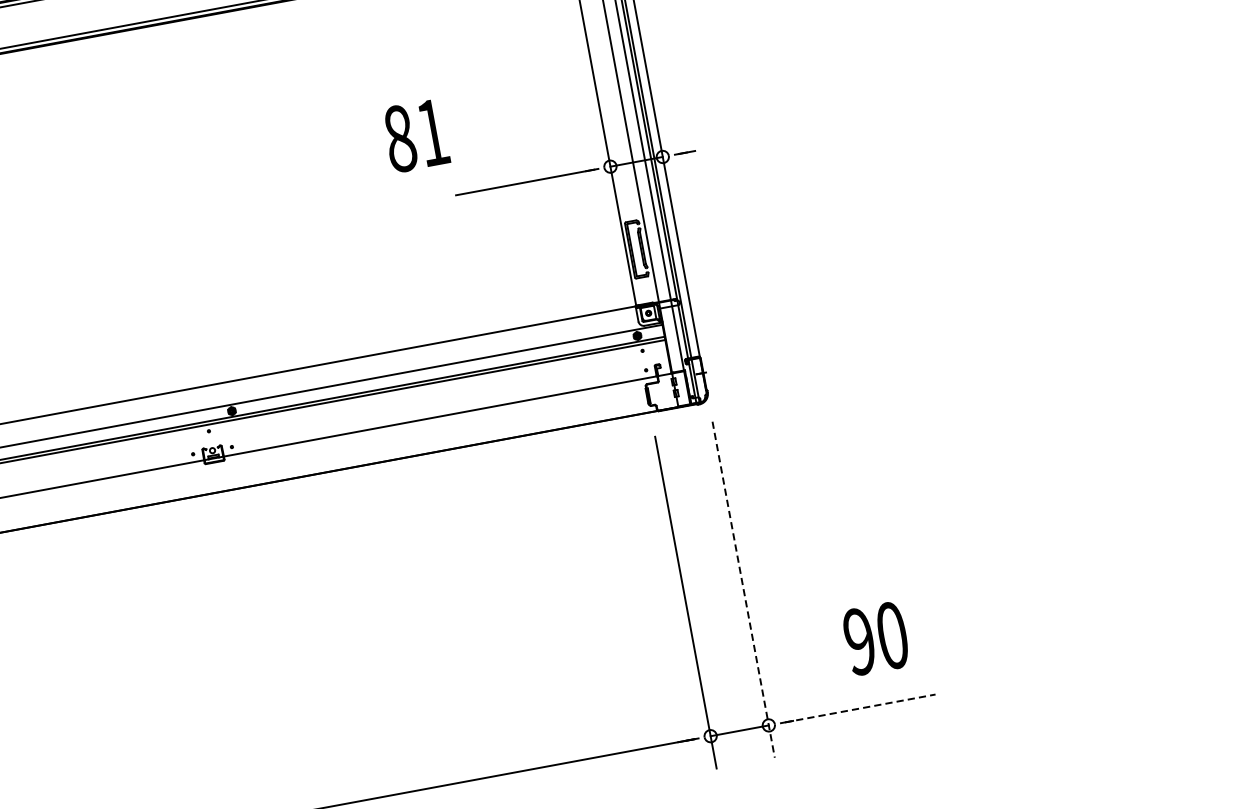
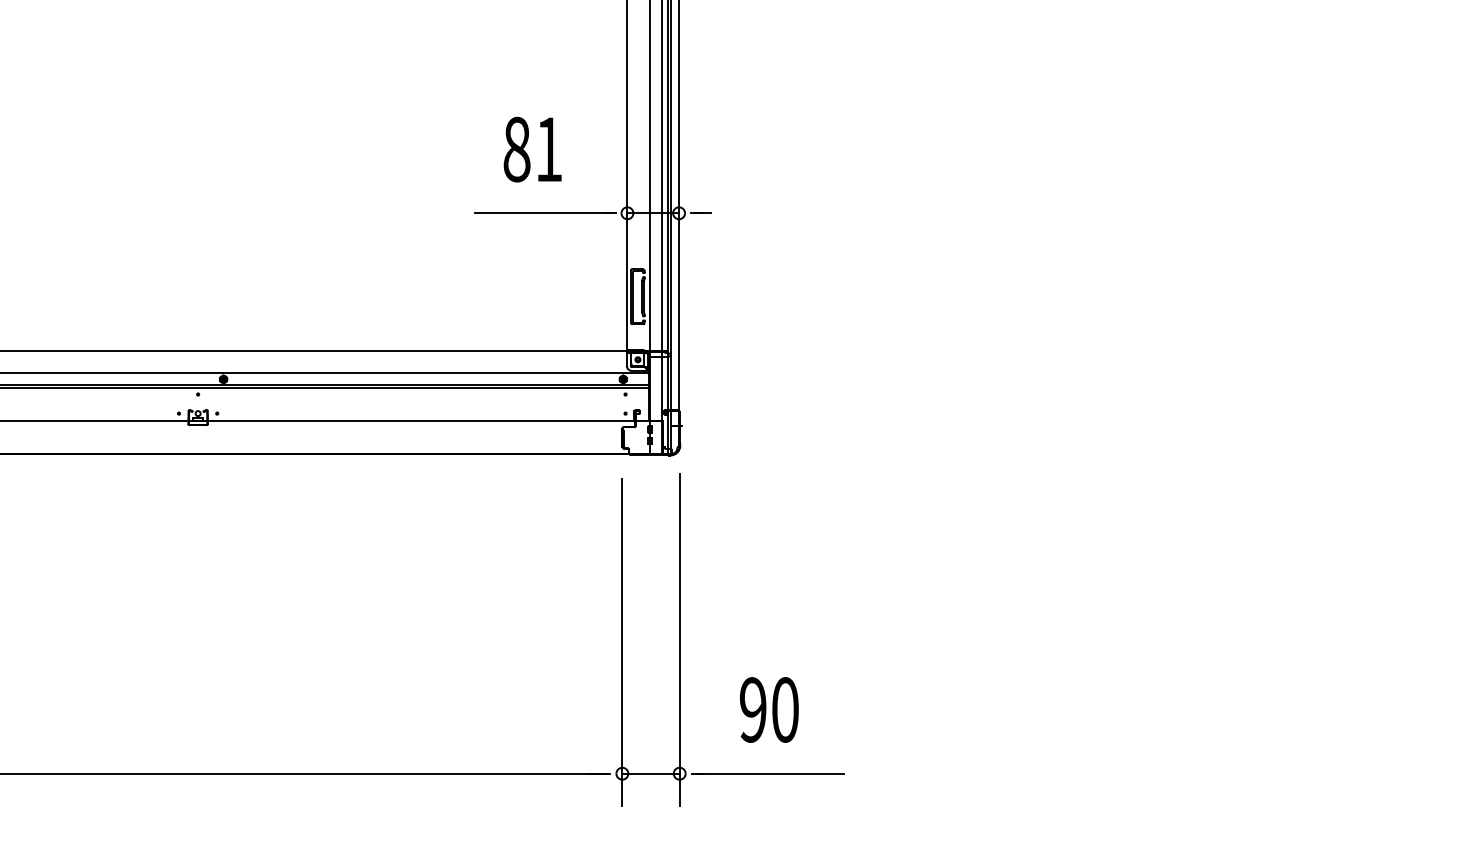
text: (415, 135) -> (532, 149), moved
line: (743, 589) -> (679, 639), dashed -> solid
text: (876, 638) -> (769, 709), moved
line: (860, 708) -> (770, 773), dashed -> solid

